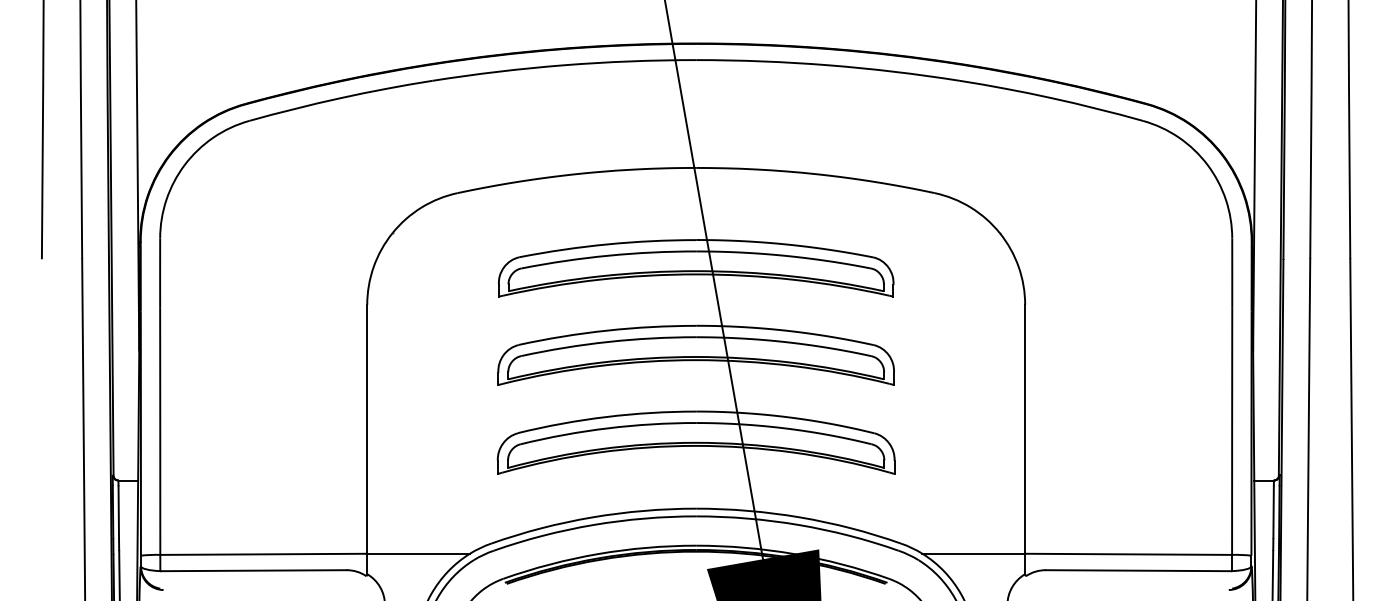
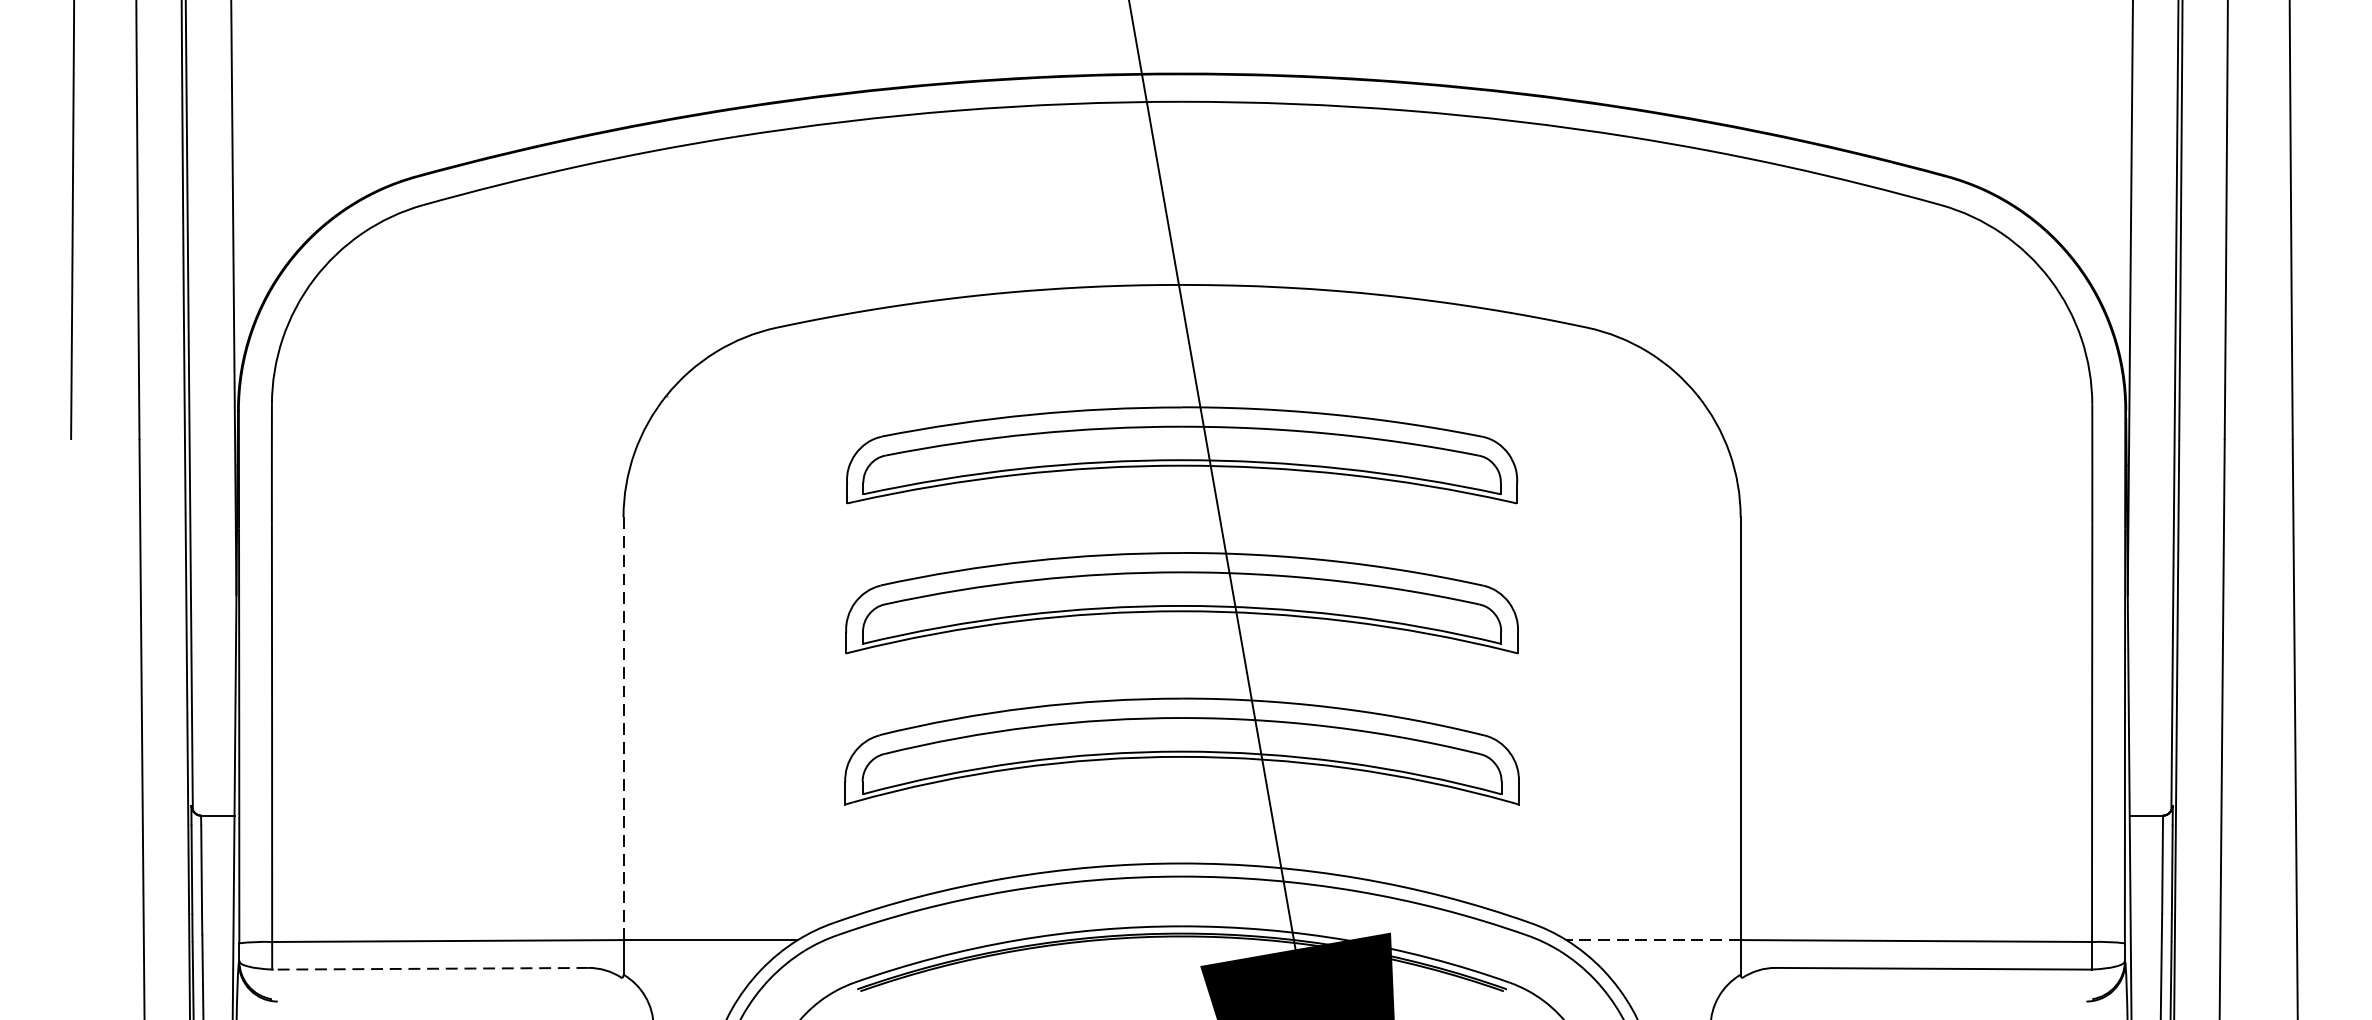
line: (367, 429) -> (623, 729), solid -> dashed
line: (973, 553) -> (1652, 939), solid -> dashed
line: (253, 570) -> (430, 968), solid -> dashed

